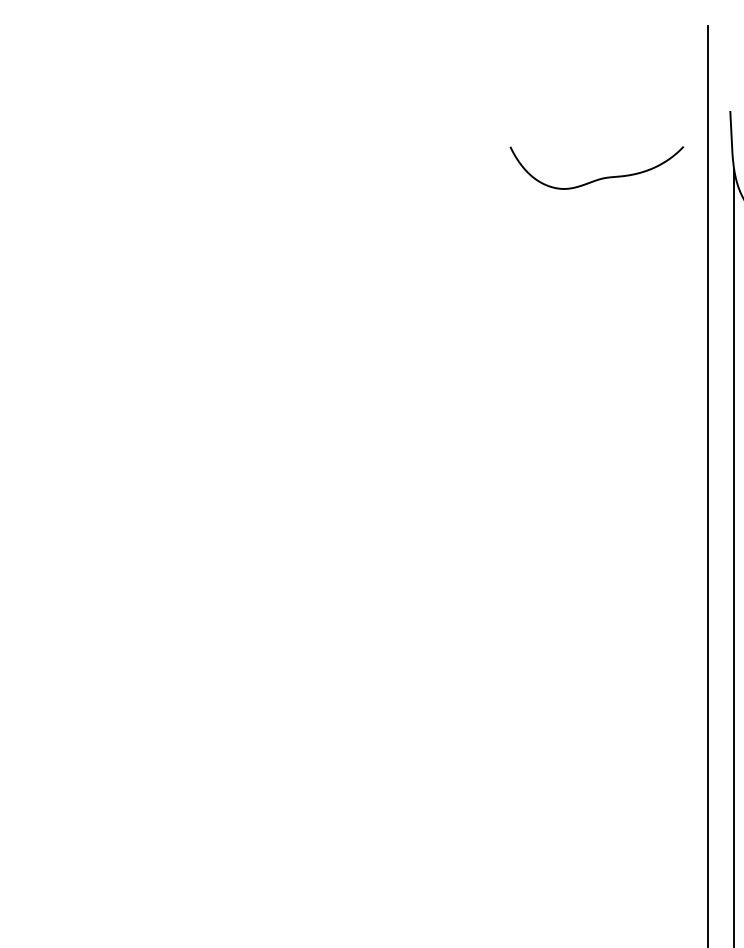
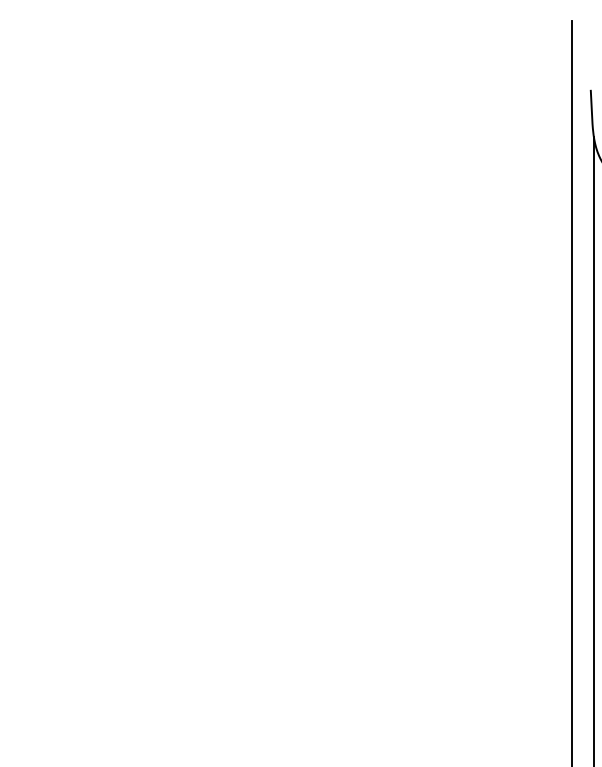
curve: (601, 177) -> (486, 143), removed

